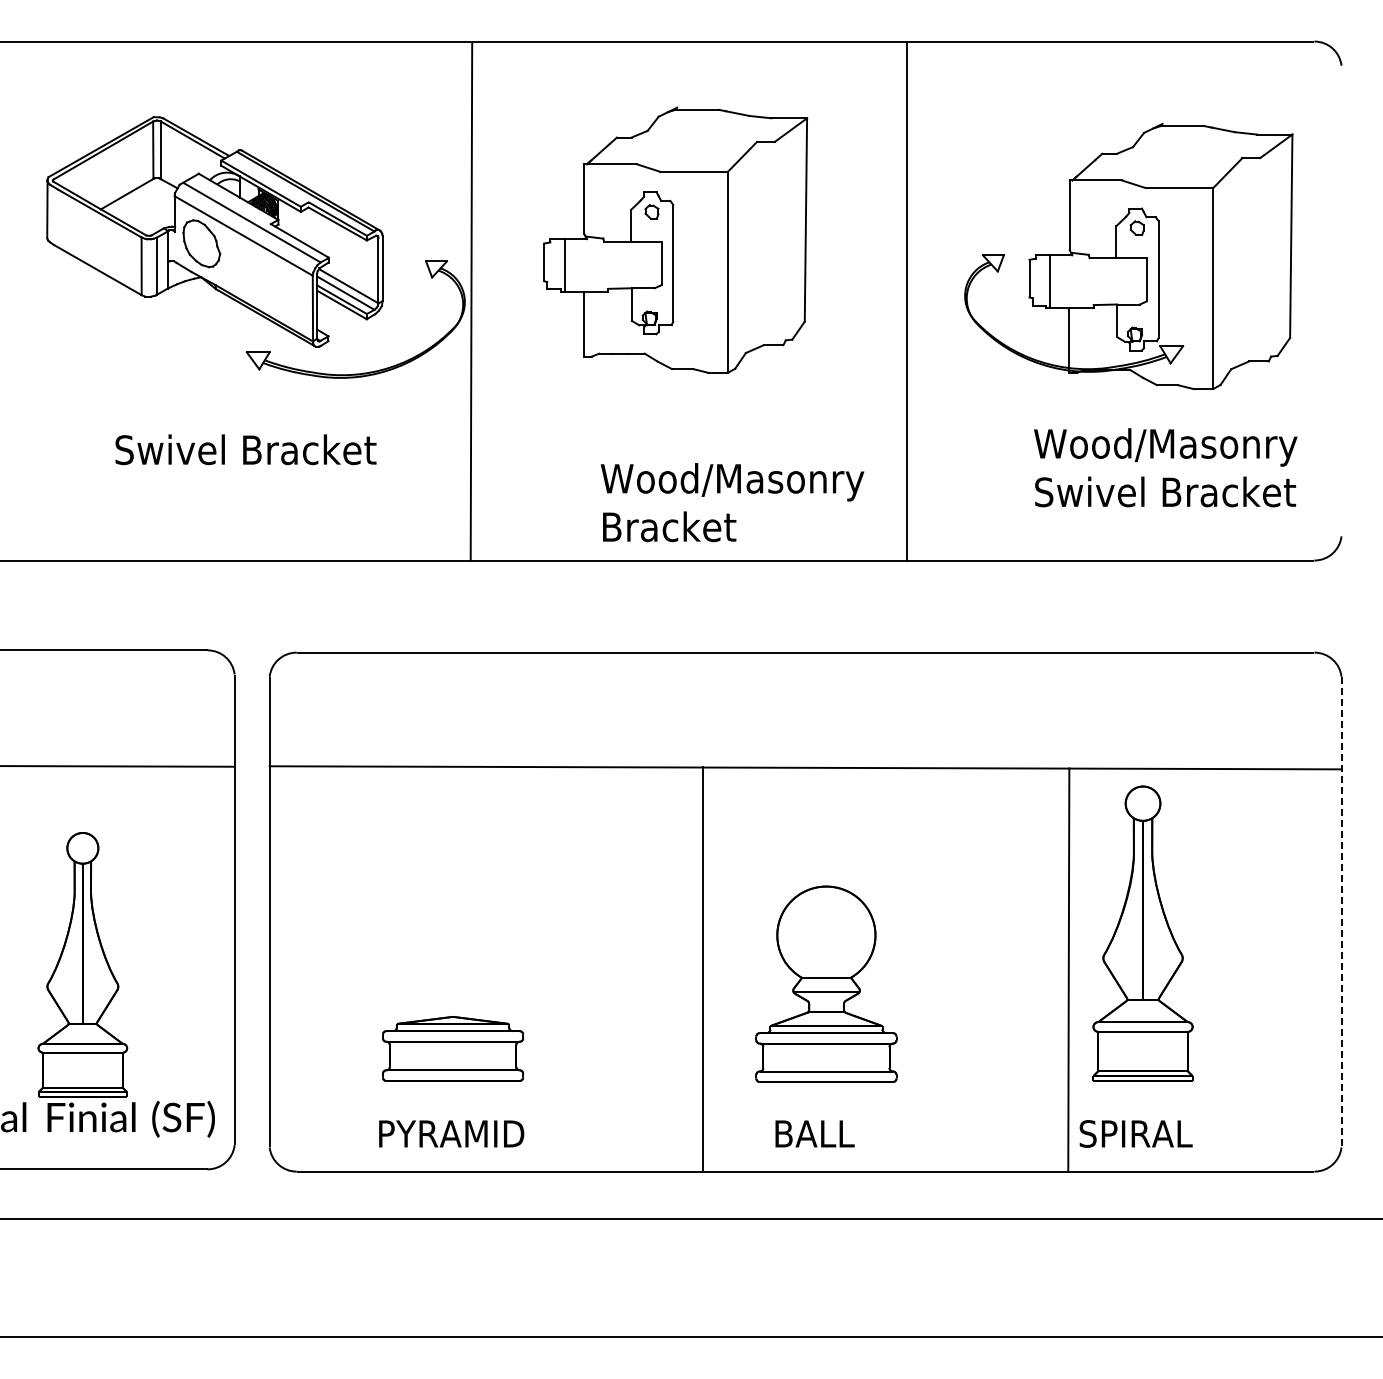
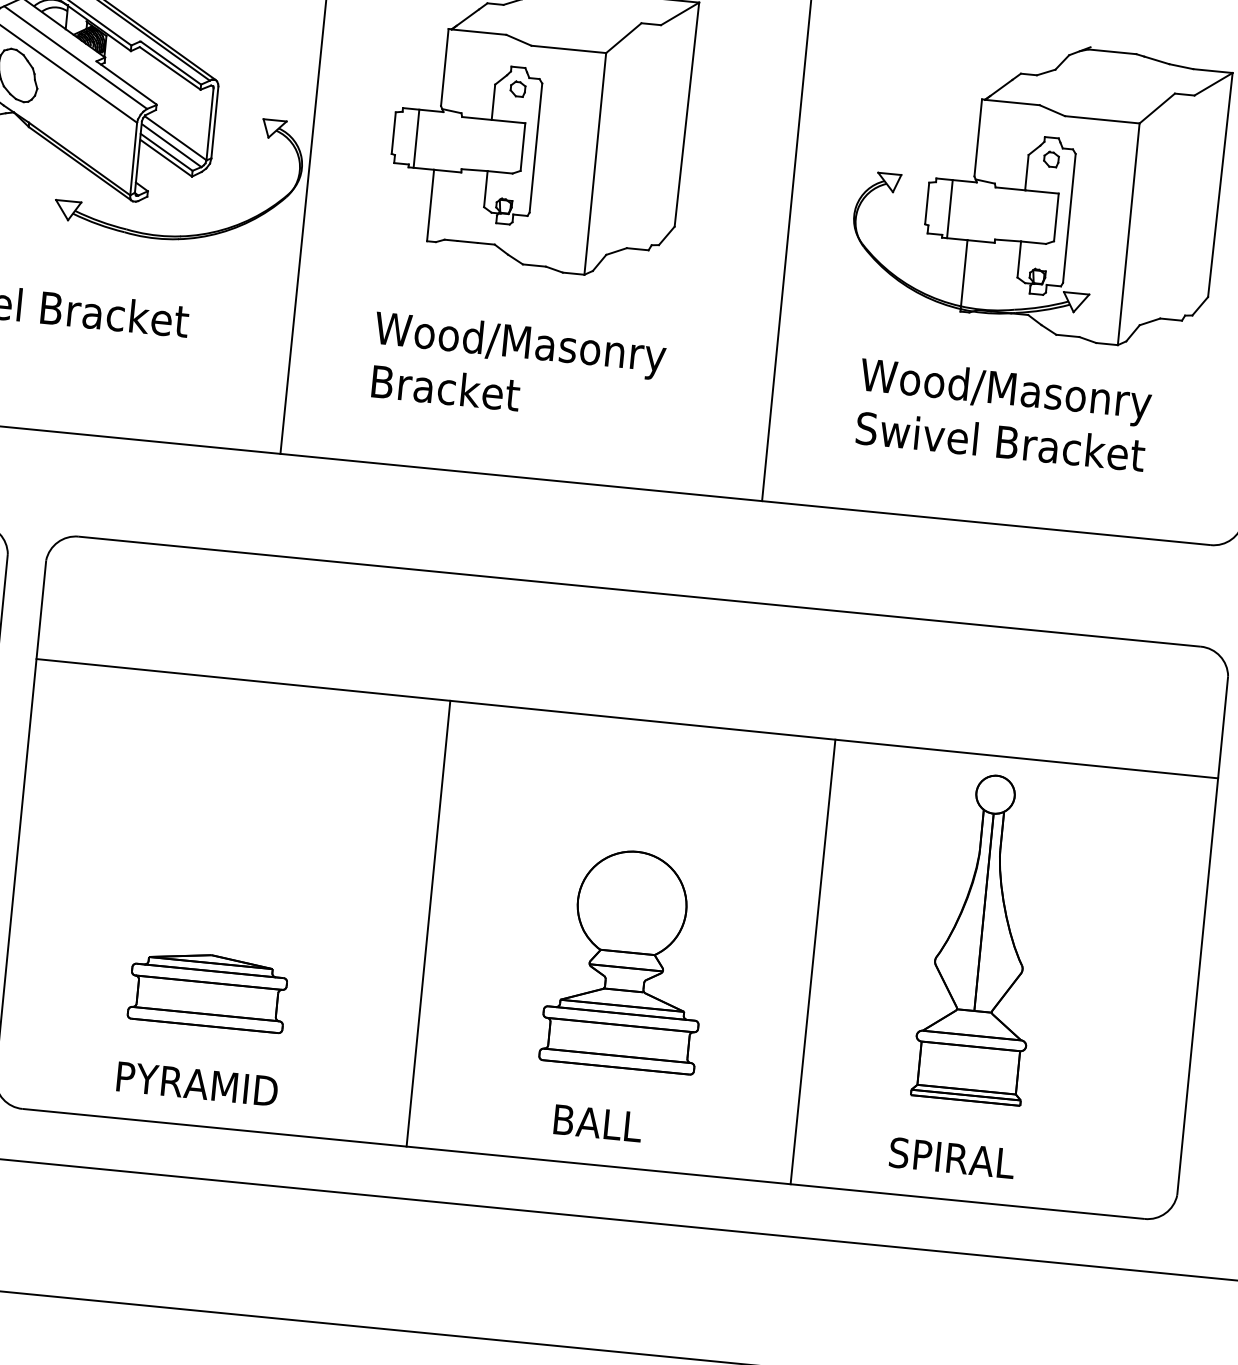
text: (1165, 467) -> (1003, 414), moved
text: (732, 502) -> (517, 368), moved
line: (1341, 912) -> (1202, 936), dashed -> solid
line: (703, 969) -> (428, 923), moved
line: (1068, 969) -> (812, 961), moved

